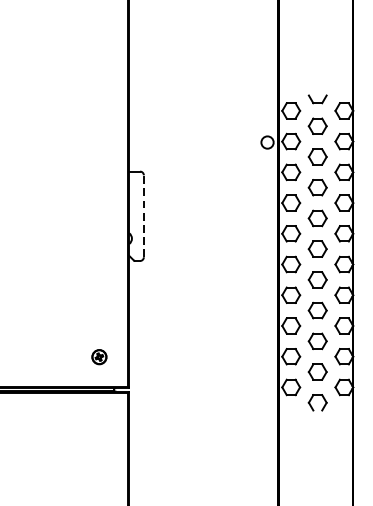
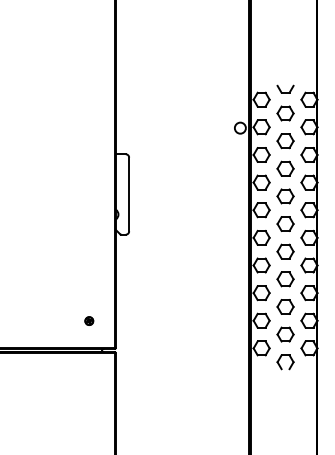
line: (144, 216) -> (129, 194), dashed -> solid
part: (99, 356) -> (89, 320), size x0.62

